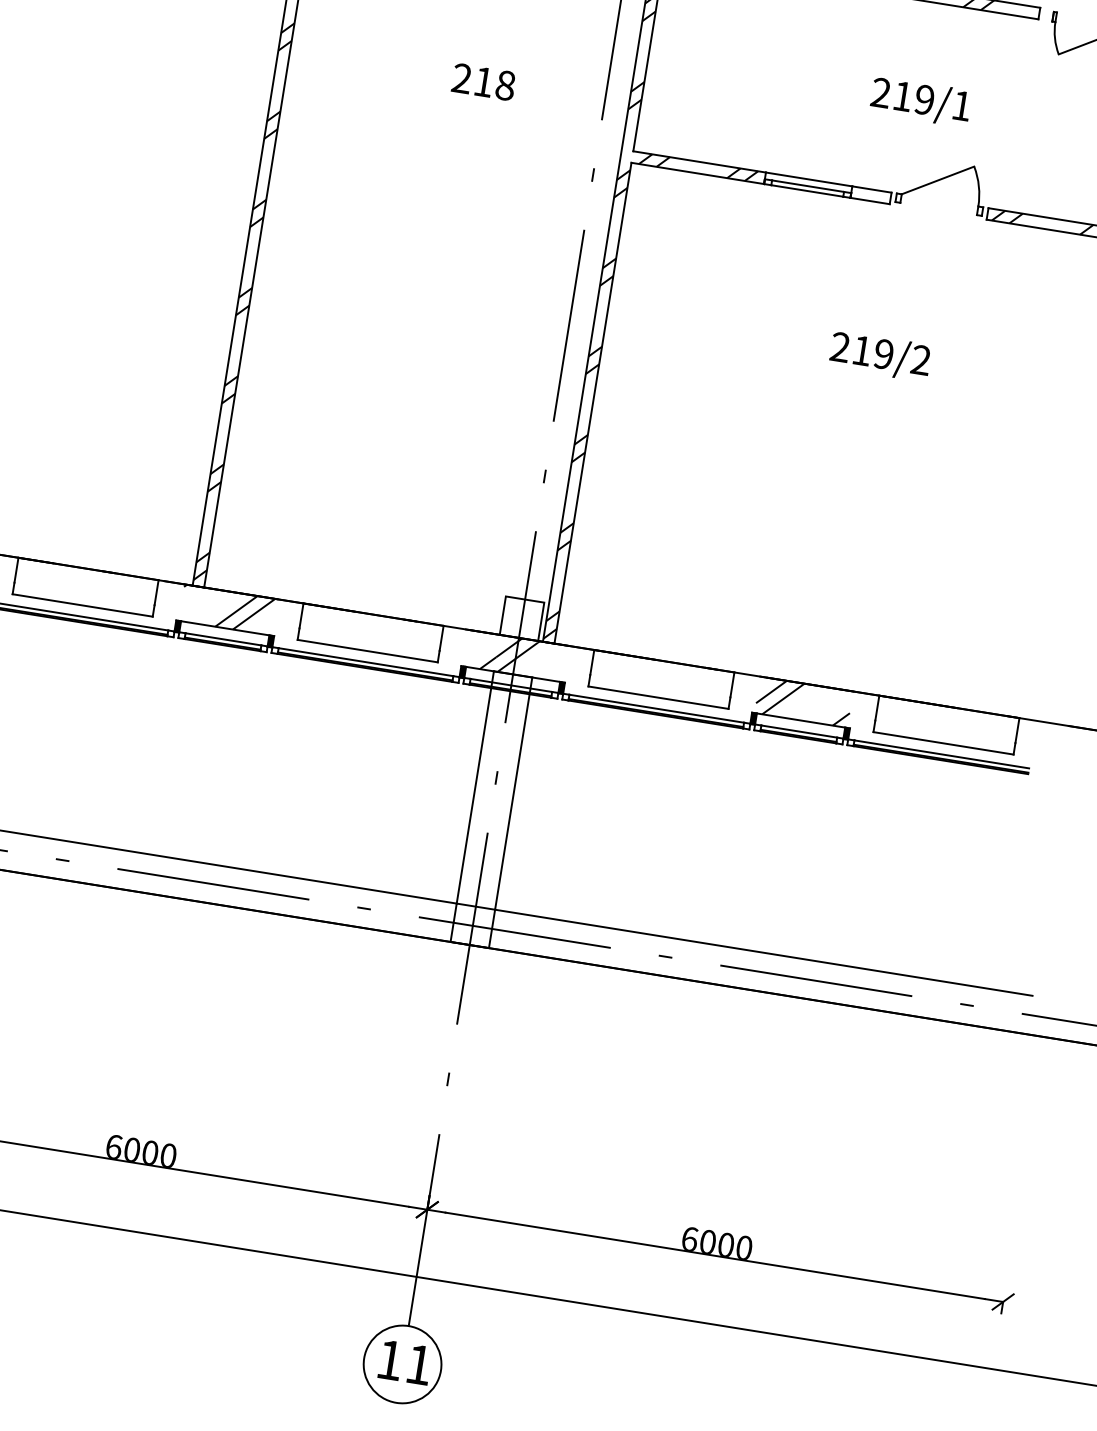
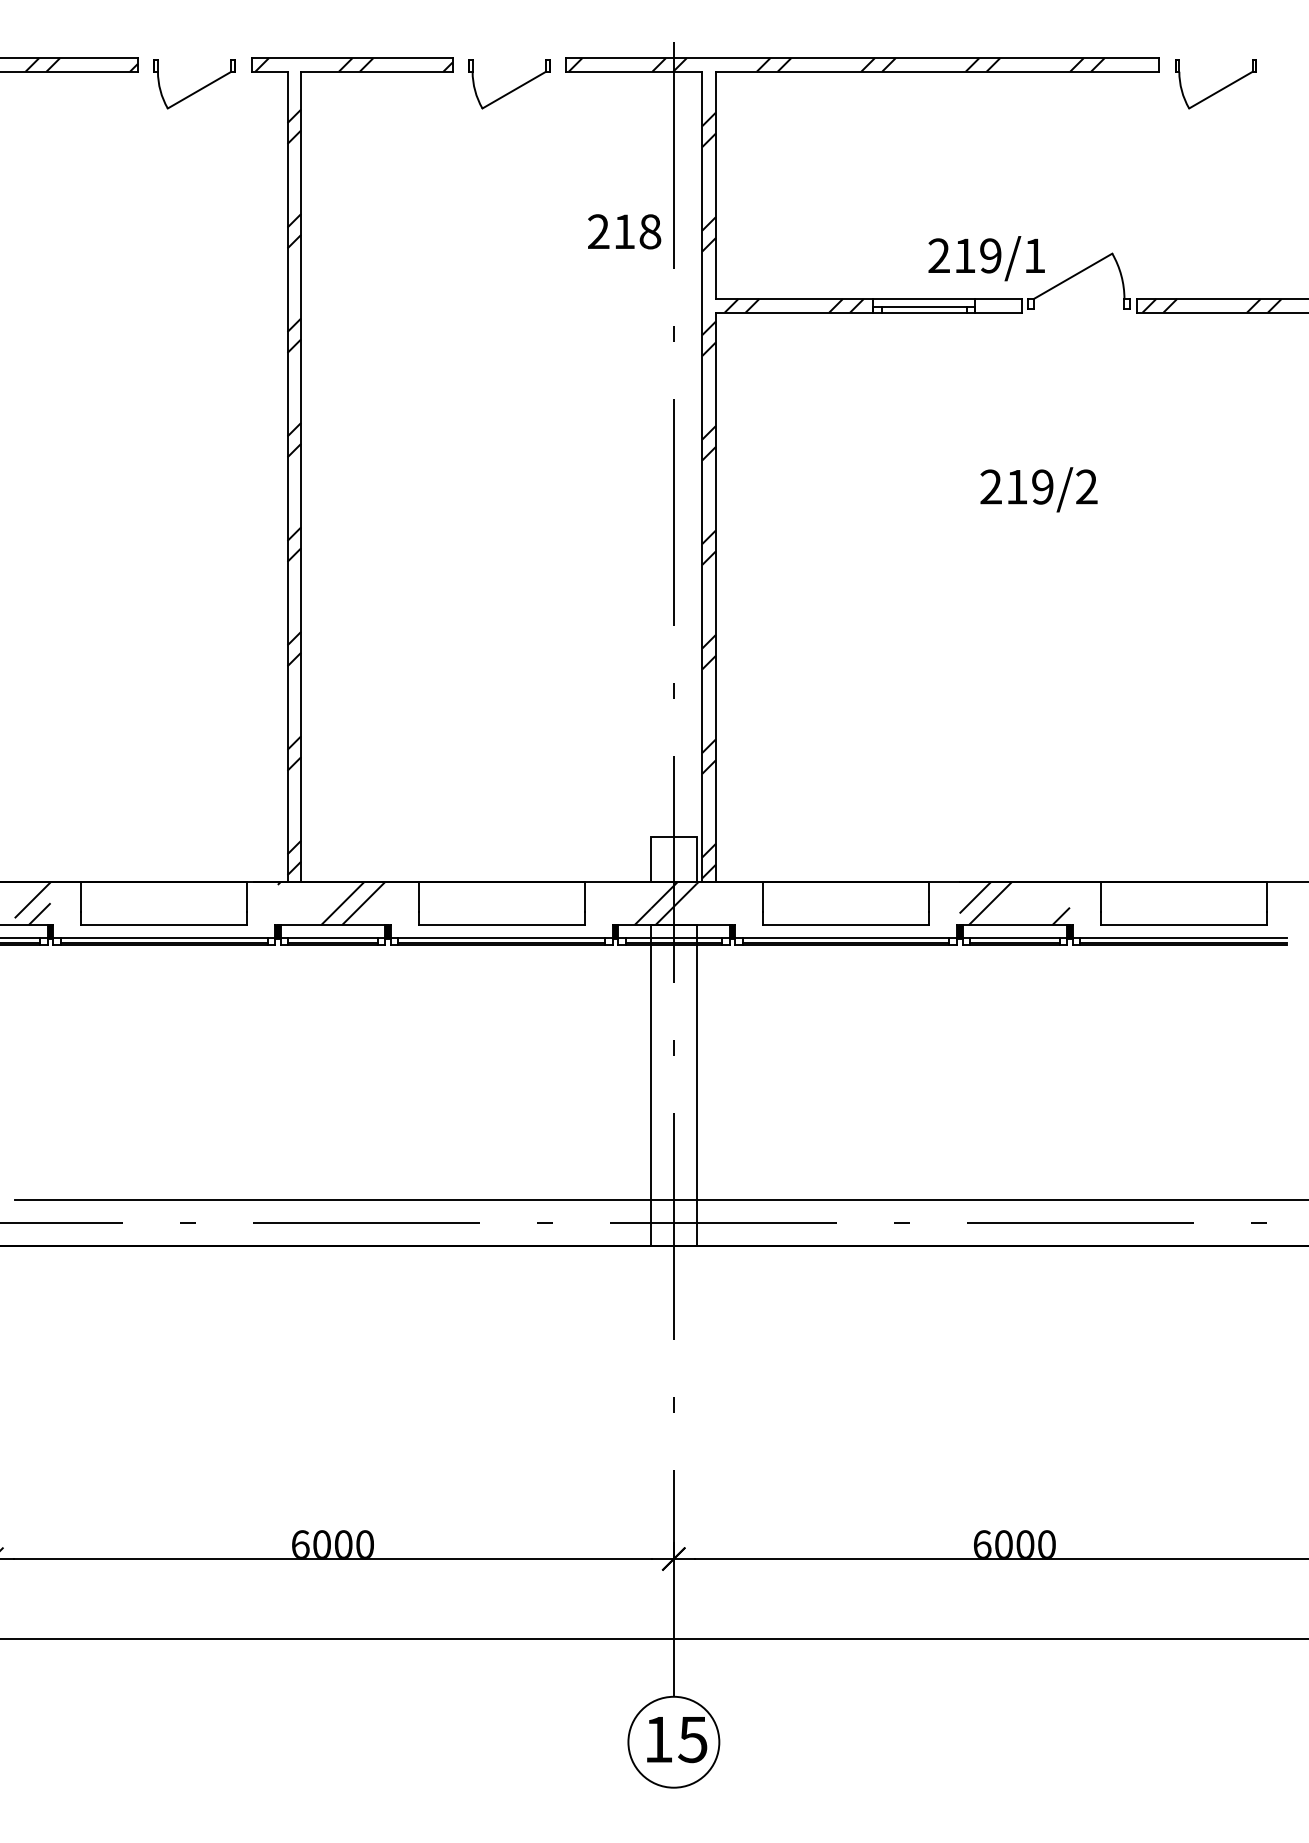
text: (483, 81) -> (624, 231), moved
text: (920, 101) -> (986, 258), moved
text: (418, 1365) -> (692, 1740), 11 -> 15

